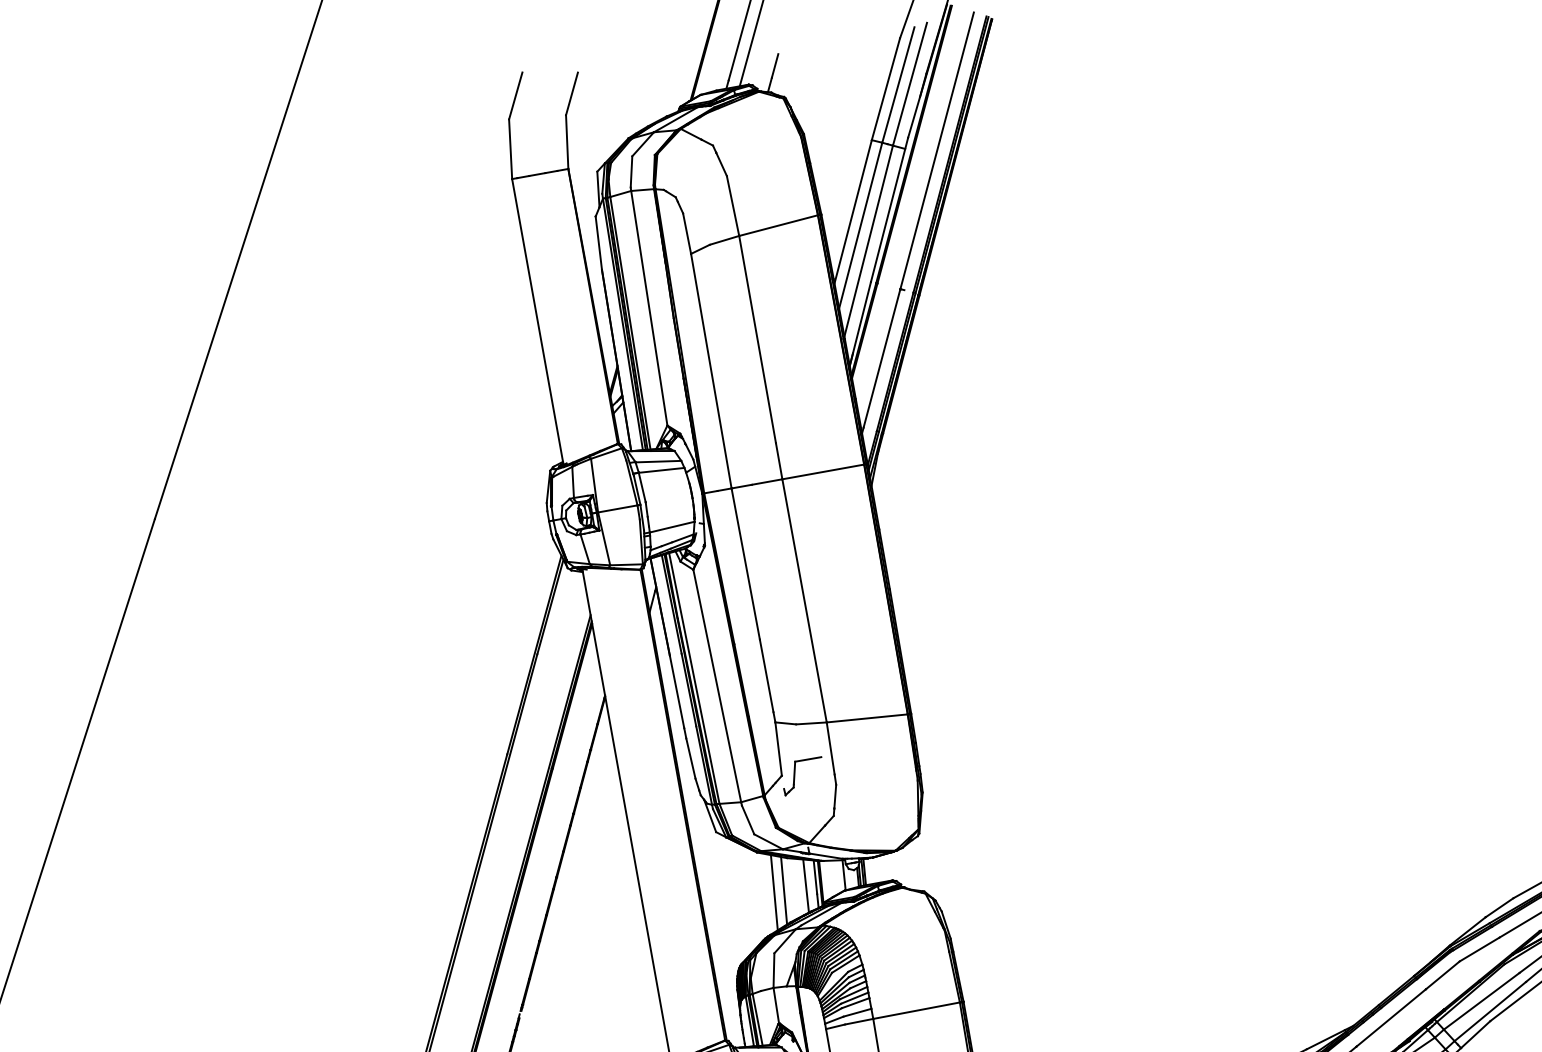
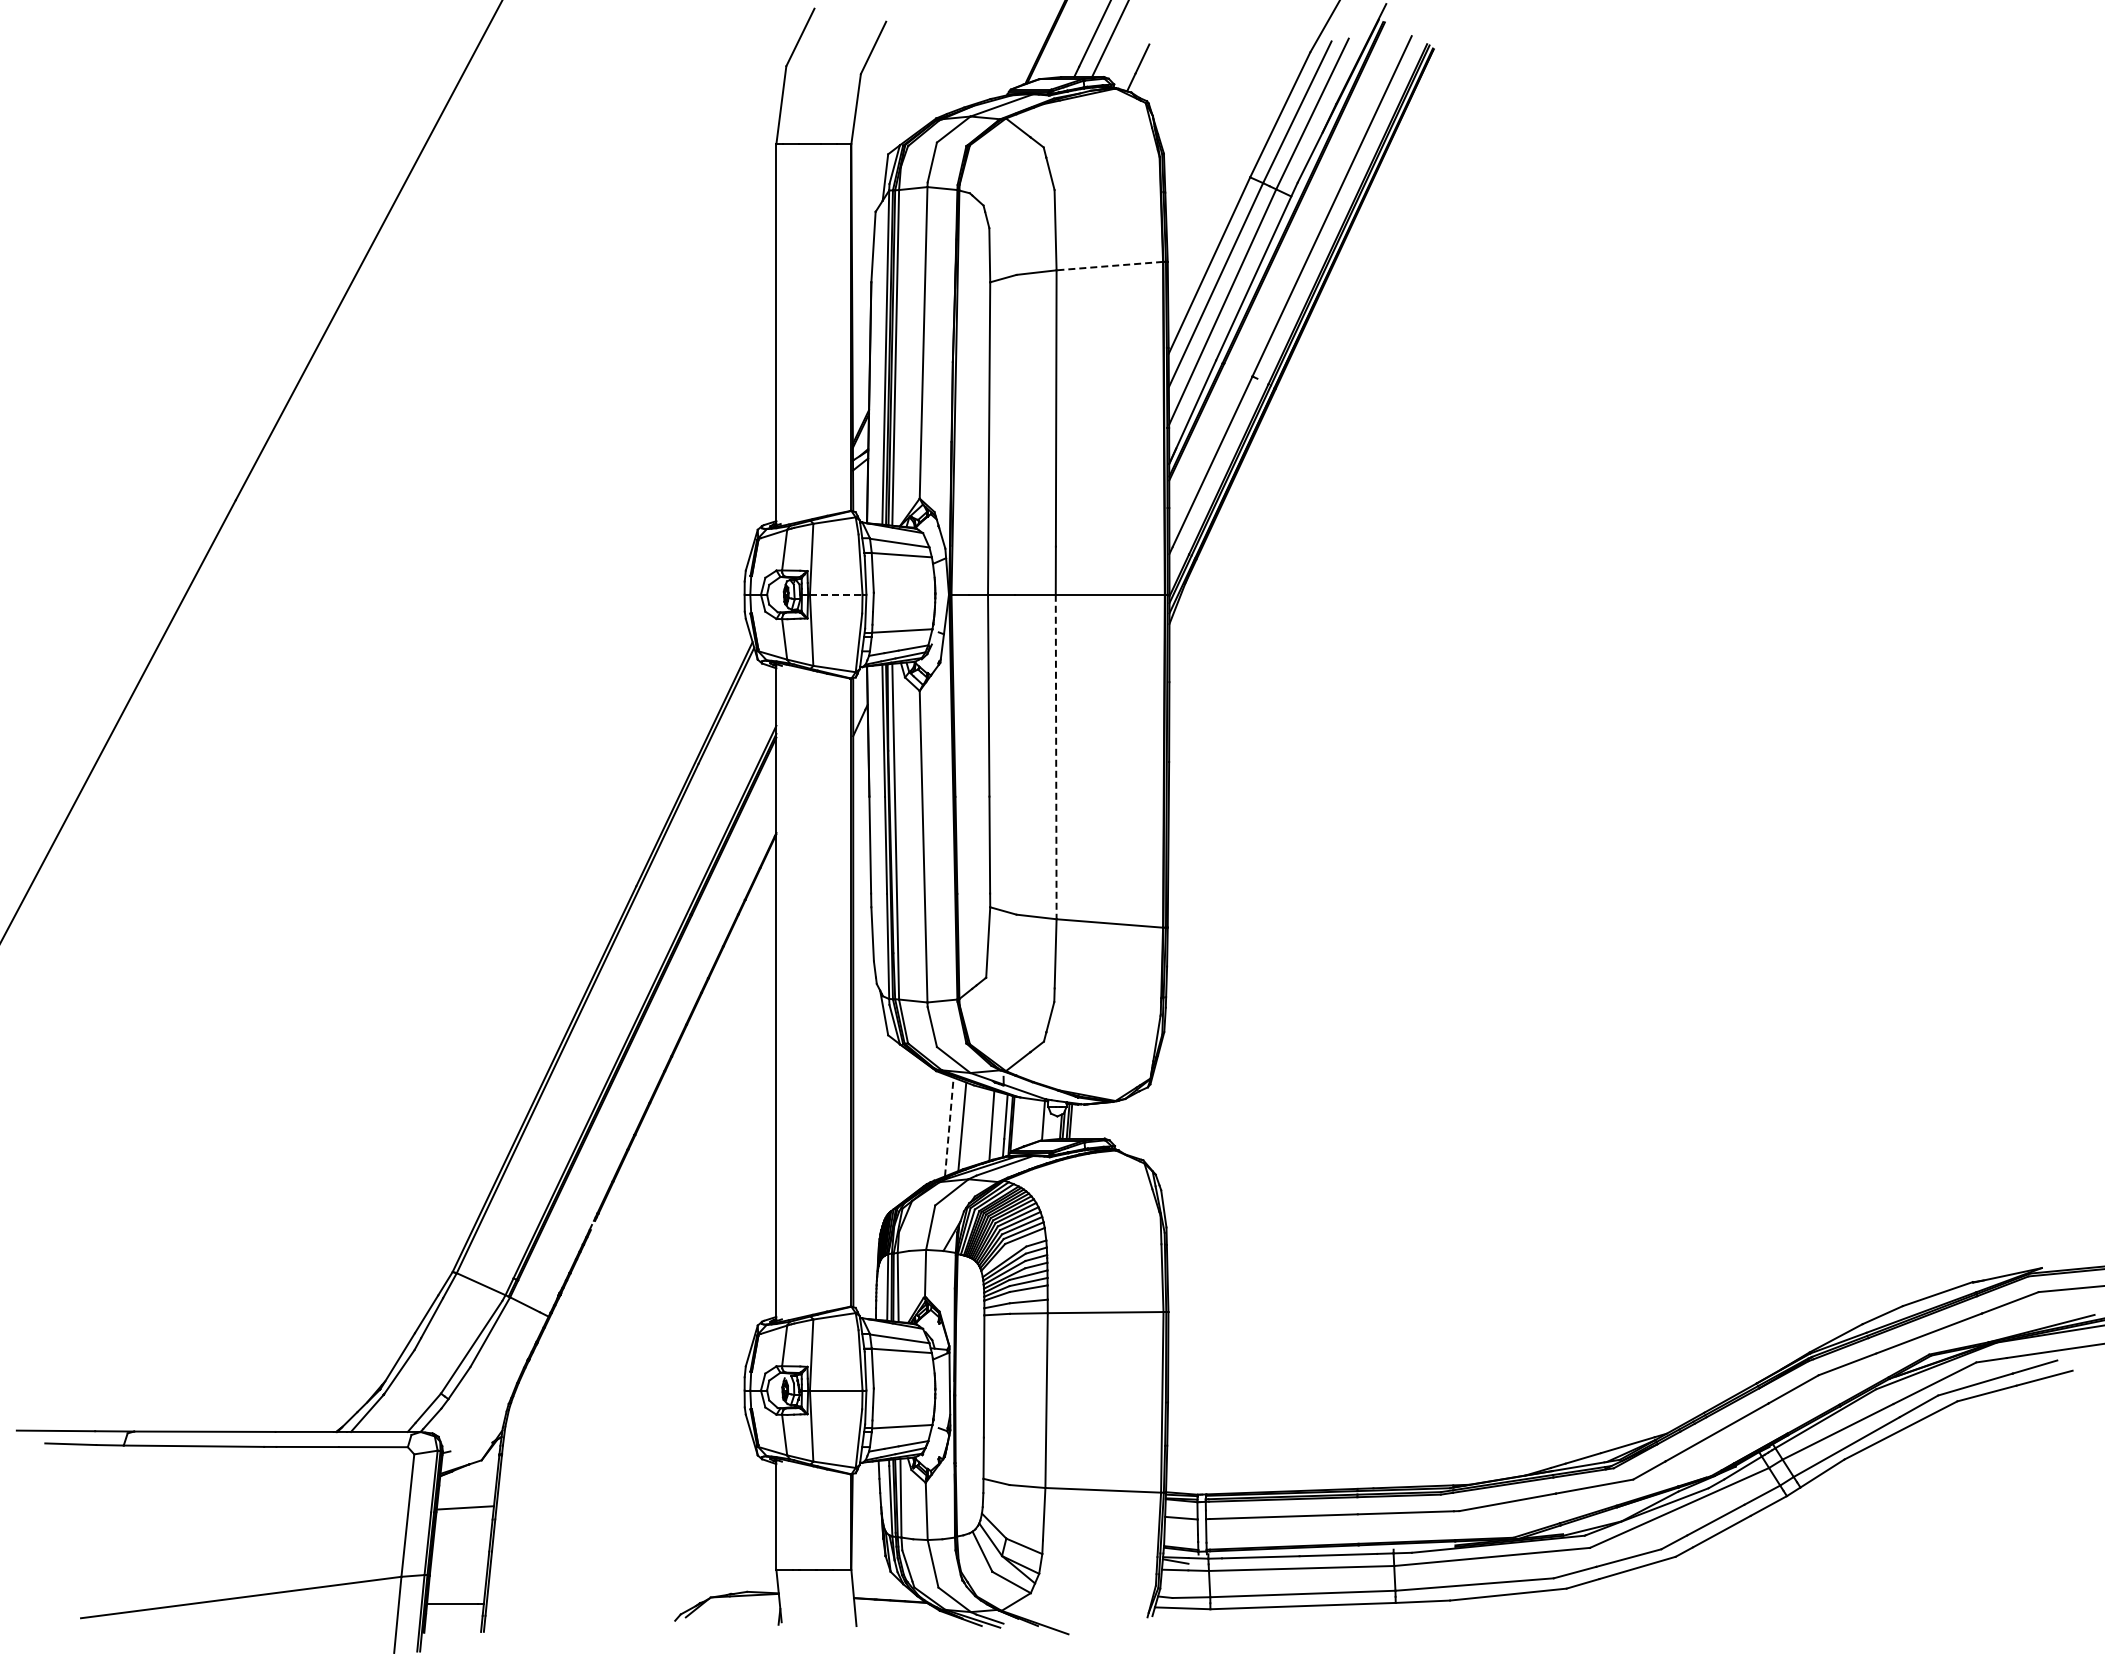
line: (778, 225) -> (1109, 266), solid -> dashed
line: (617, 508) -> (836, 594), solid -> dashed
line: (804, 601) -> (1056, 757), solid -> dashed
part: (795, 776) -> (1003, 981), removed
line: (774, 892) -> (949, 1127), solid -> dashed

